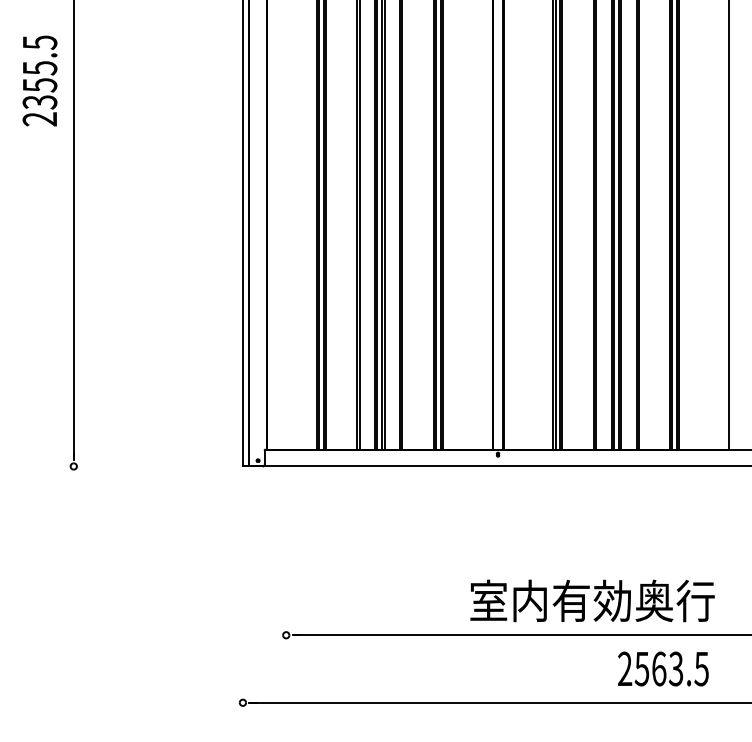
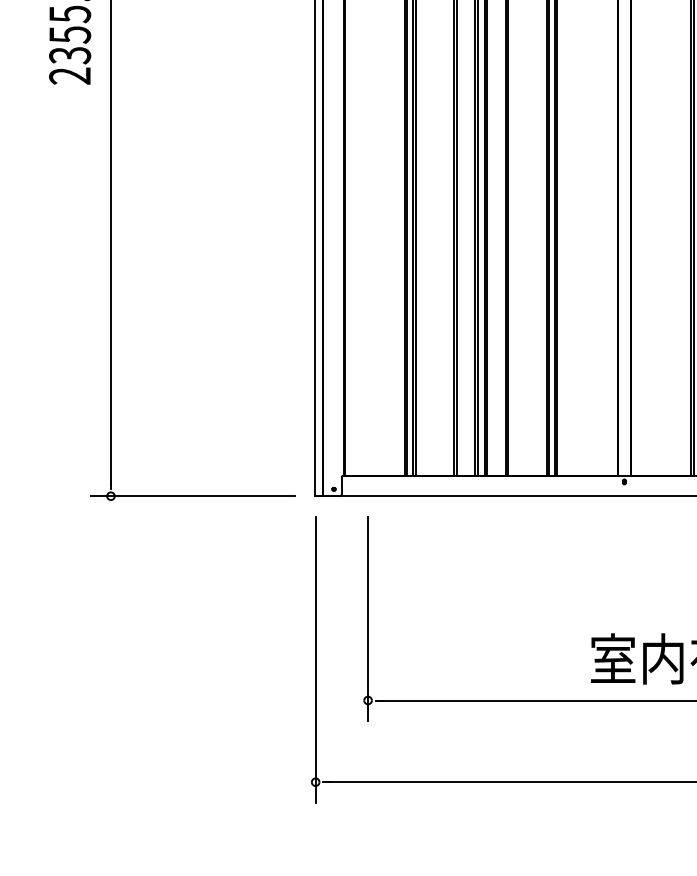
line: (140, 466) -> (191, 496), added
line: (286, 567) -> (368, 618), added
line: (242, 601) -> (315, 659), added

